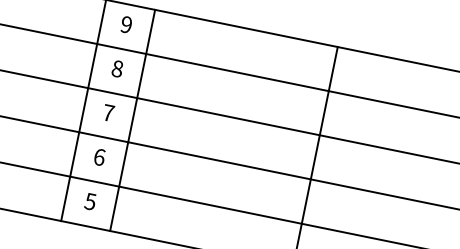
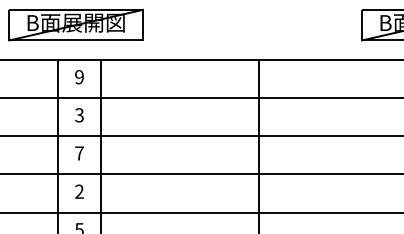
text: (117, 69) -> (79, 115), 8 -> 3
text: (99, 157) -> (79, 191), 6 -> 2

